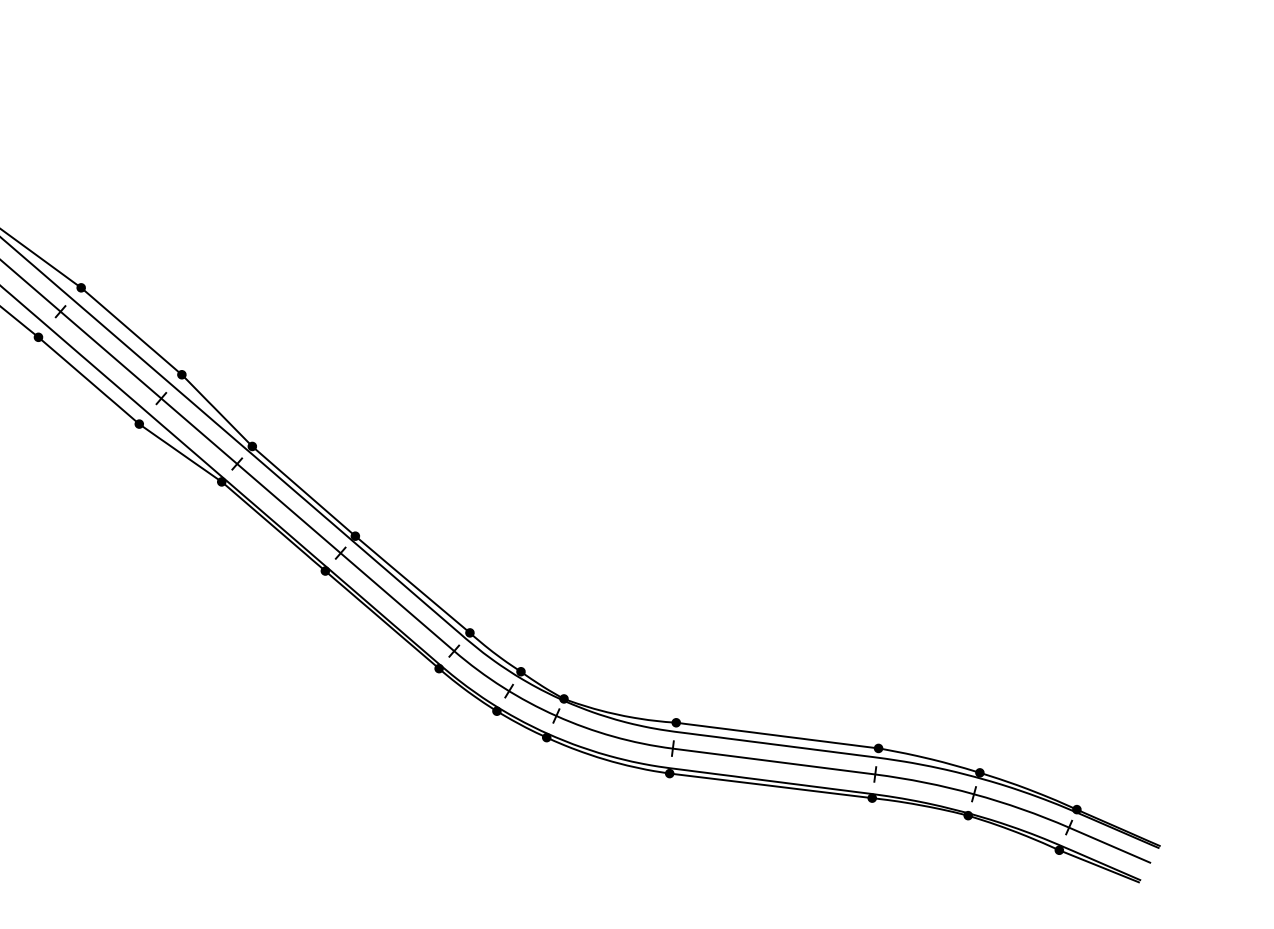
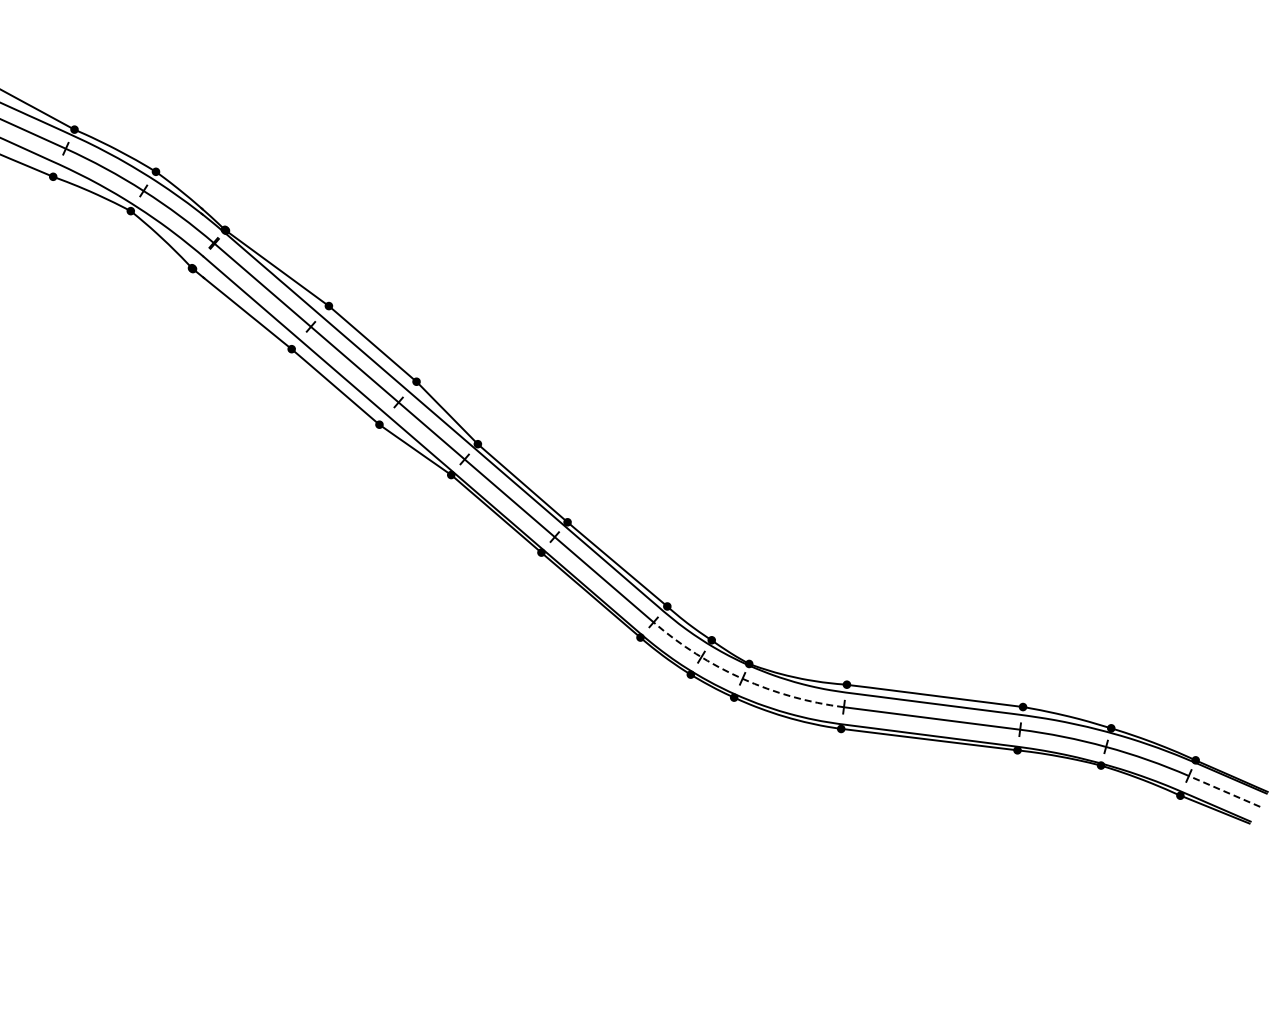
line: (556, 715) -> (742, 678), solid -> dashed
line: (1109, 845) -> (1224, 791), solid -> dashed

